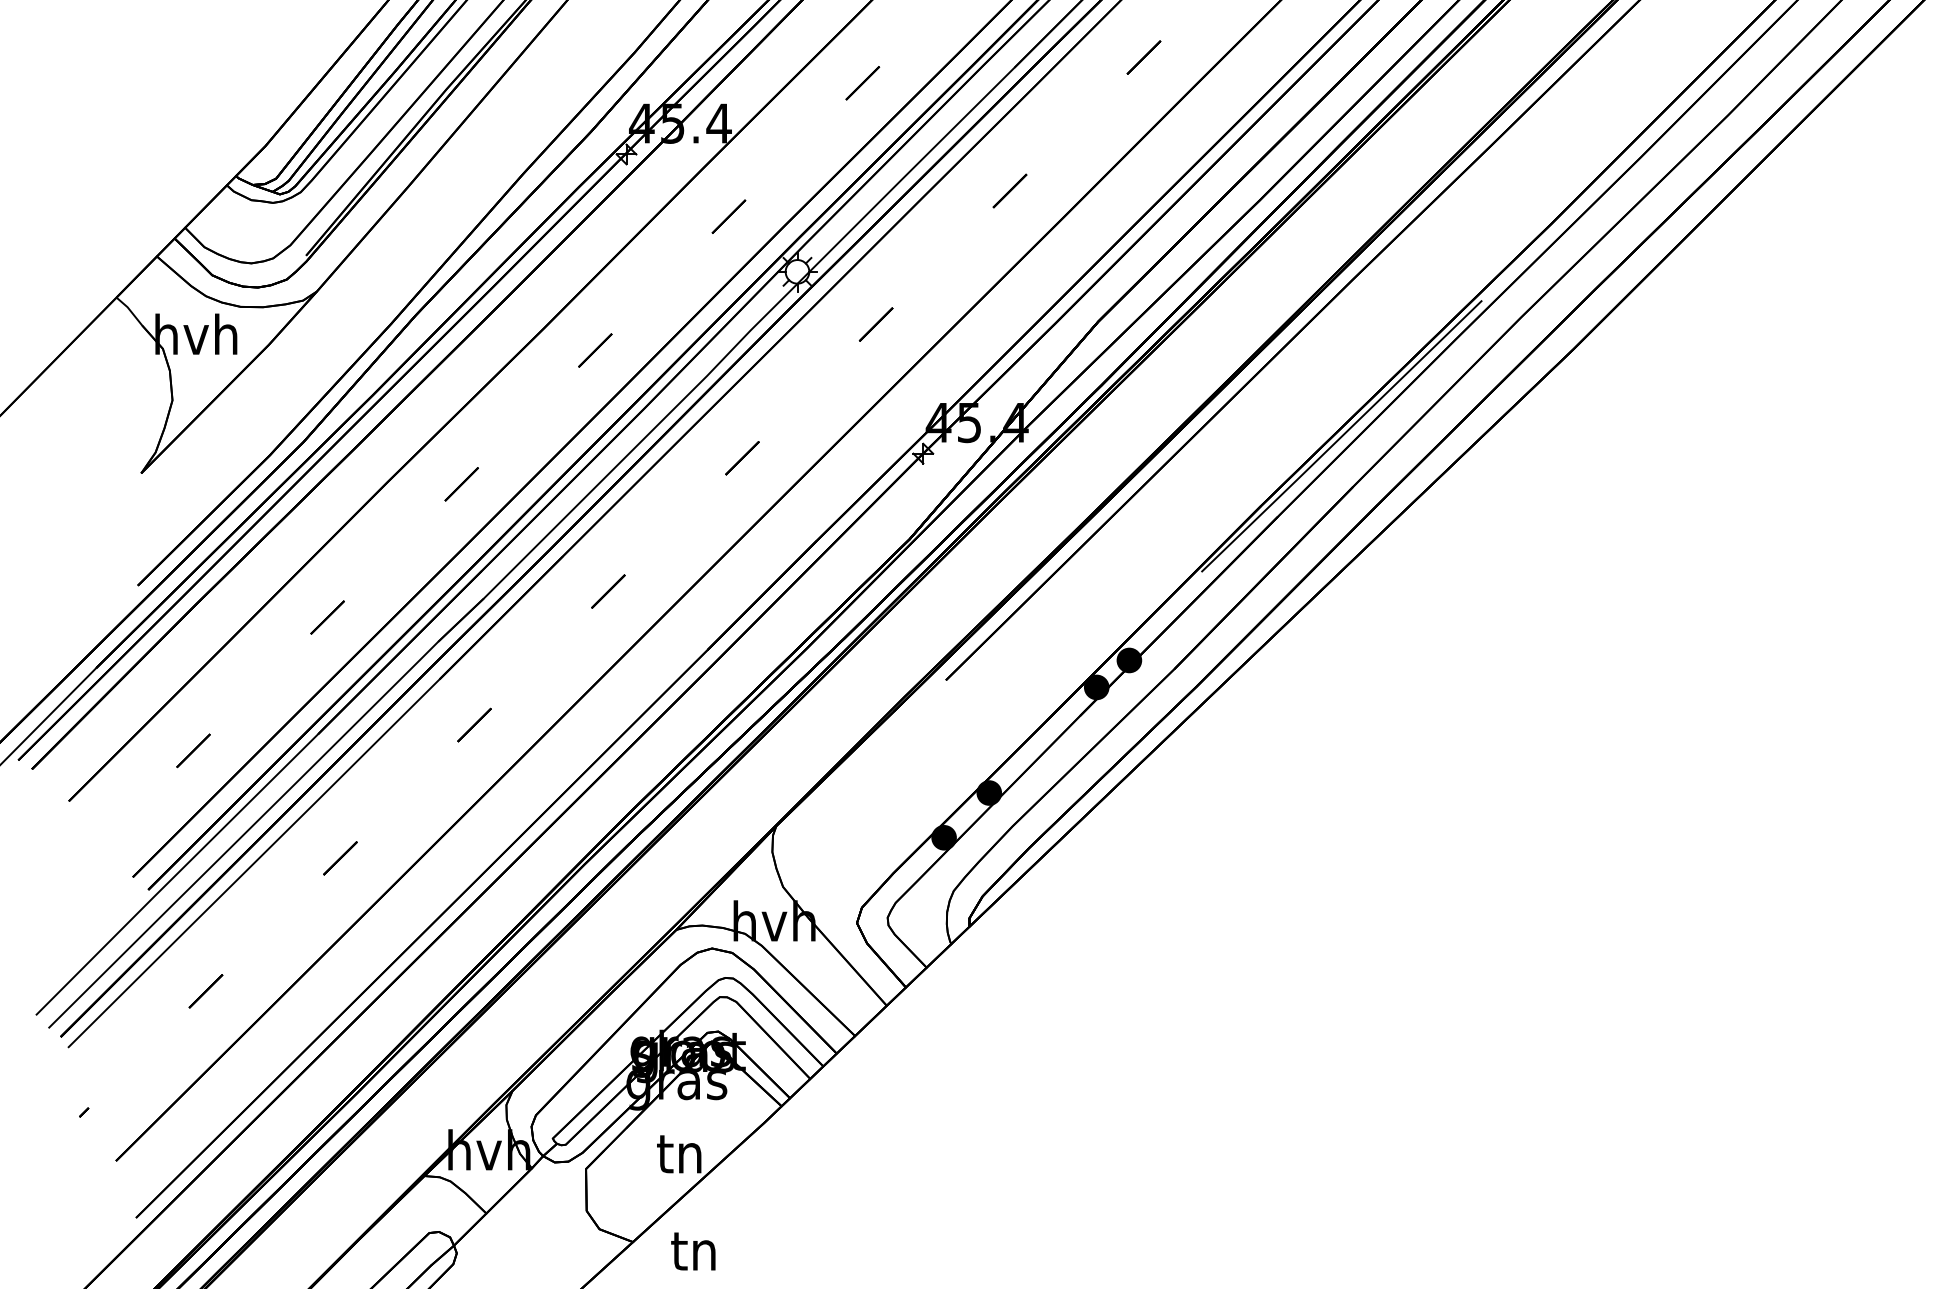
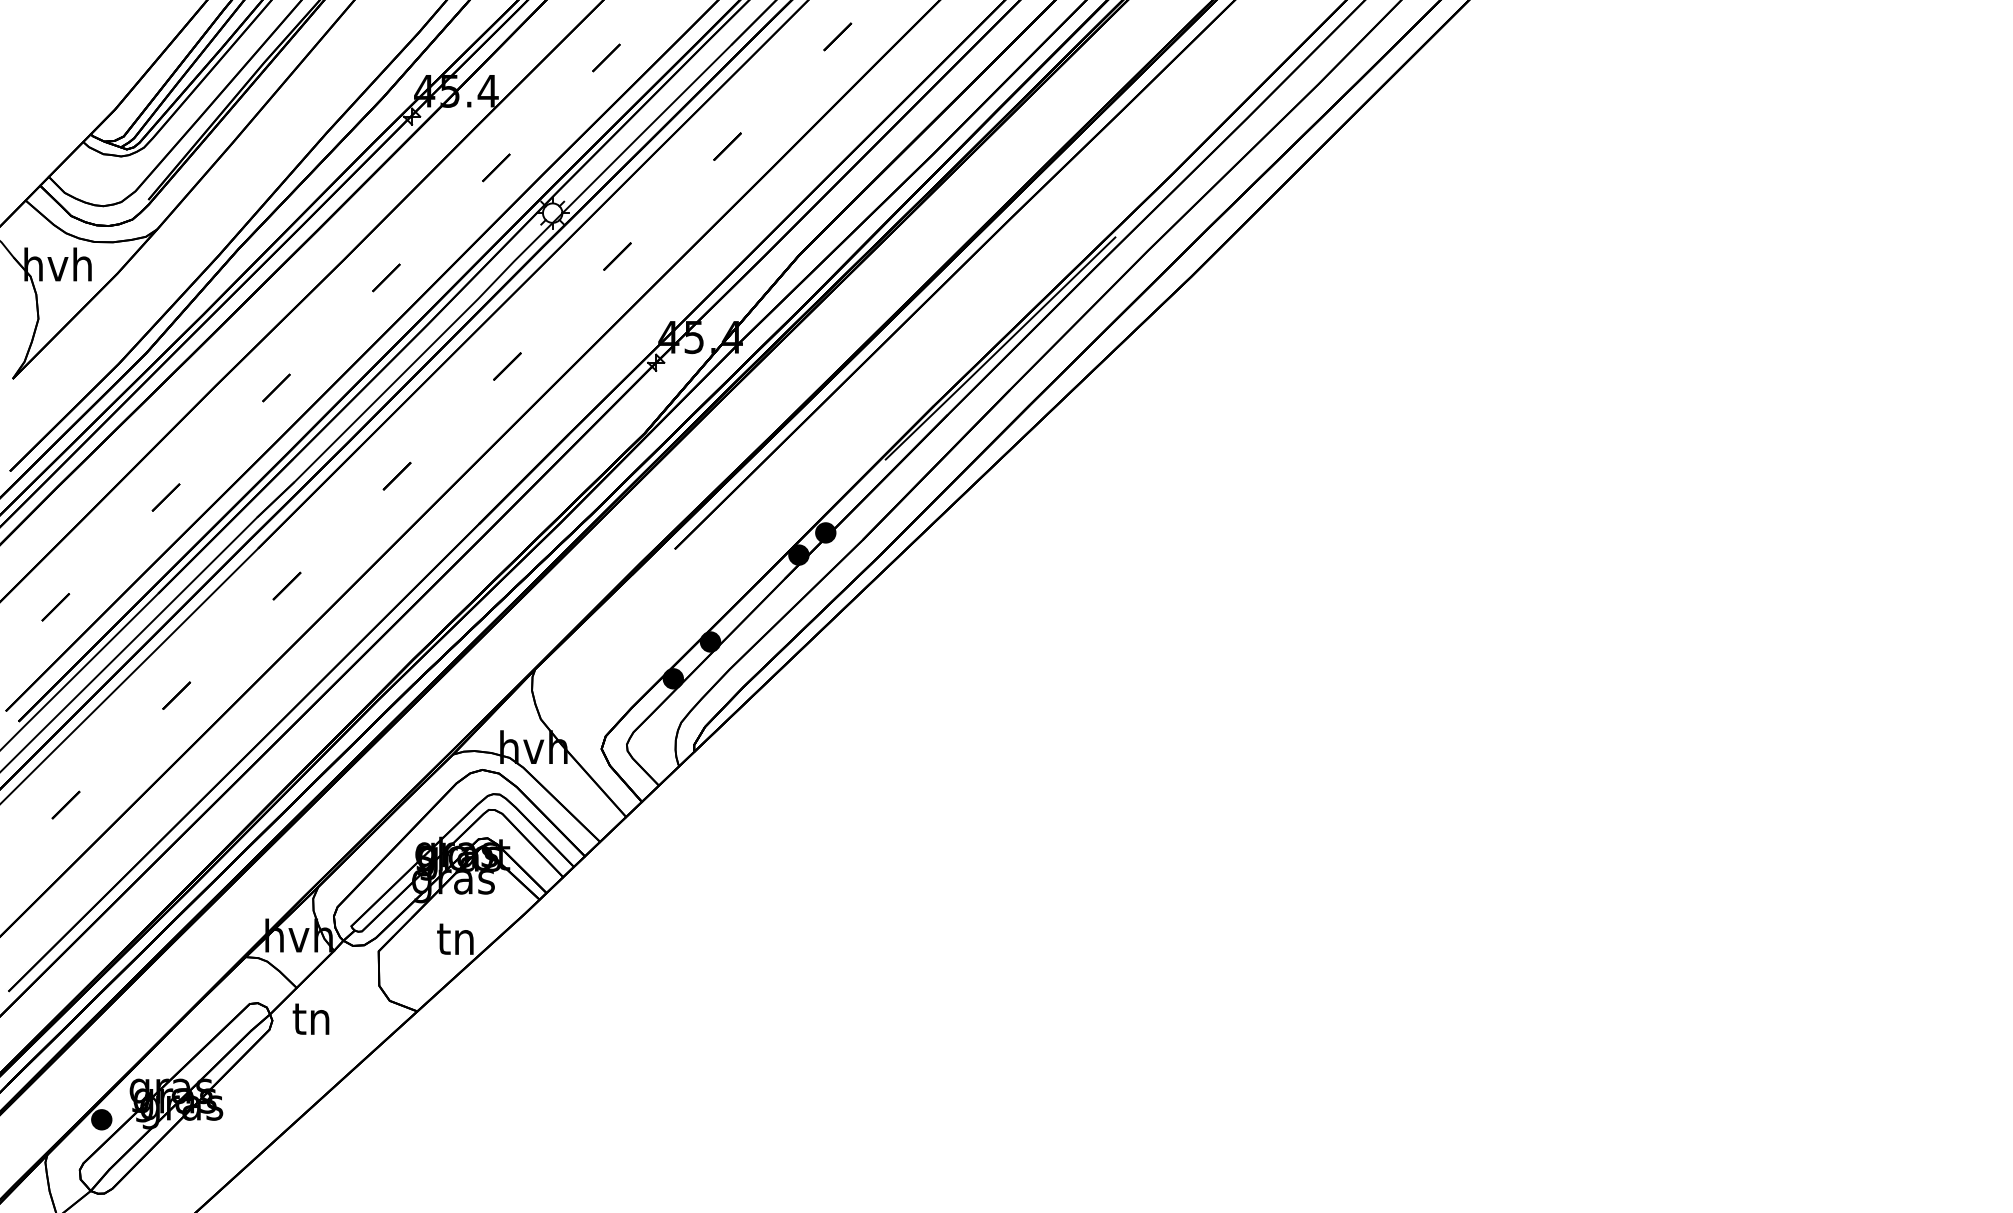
text: (692, 1250) -> (310, 1018), moved

